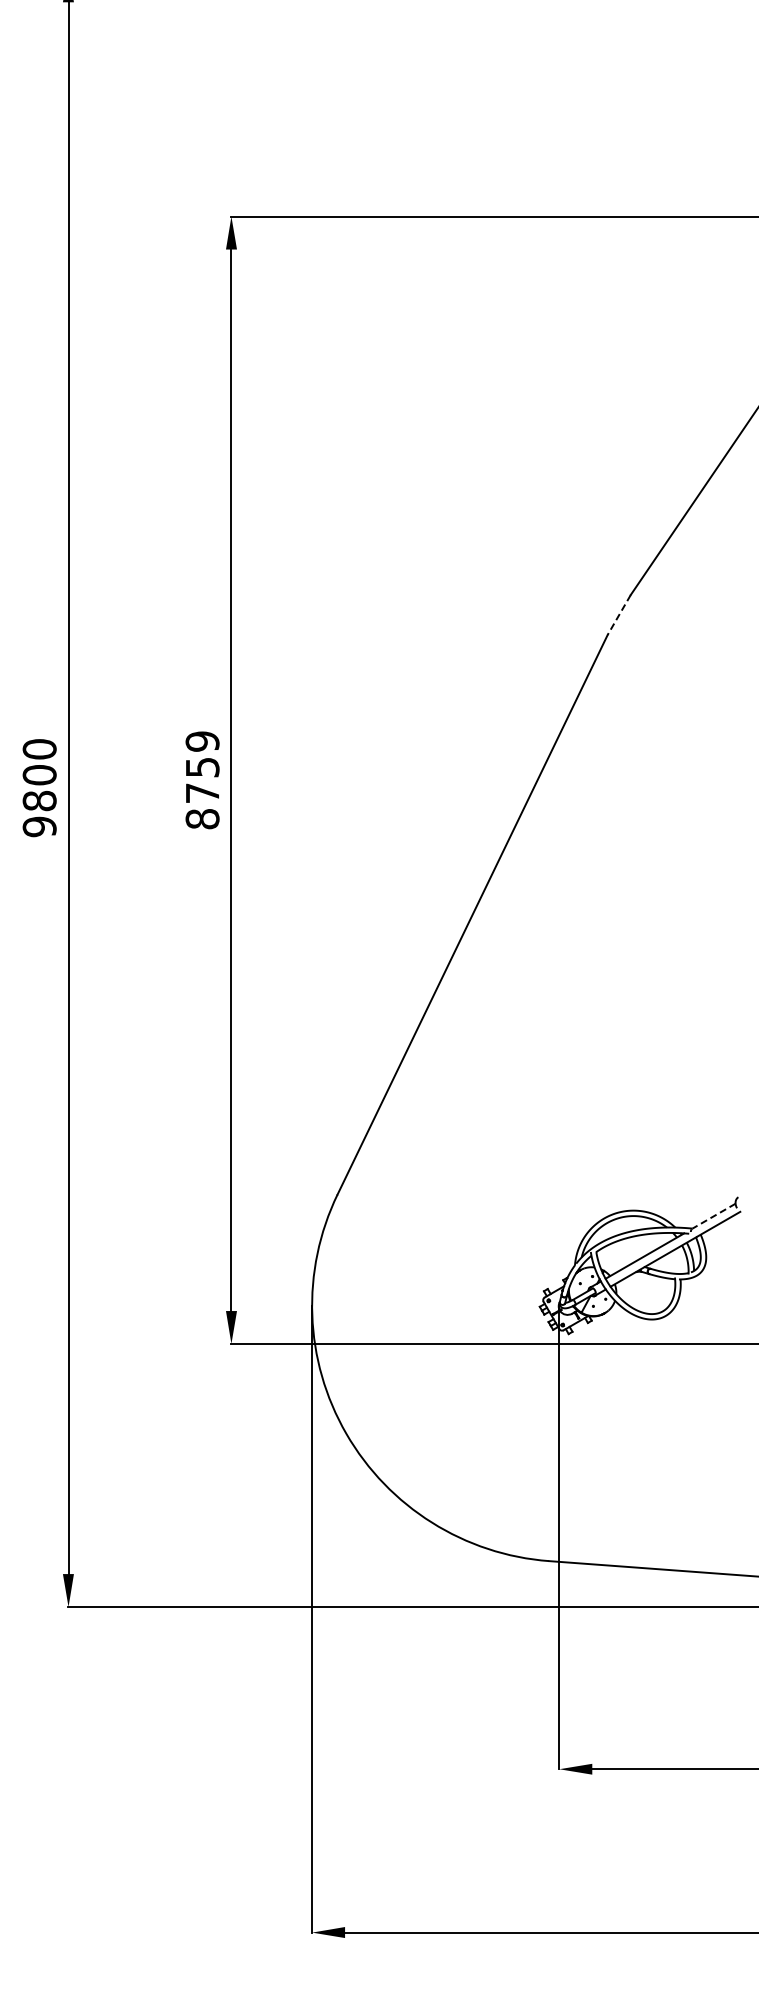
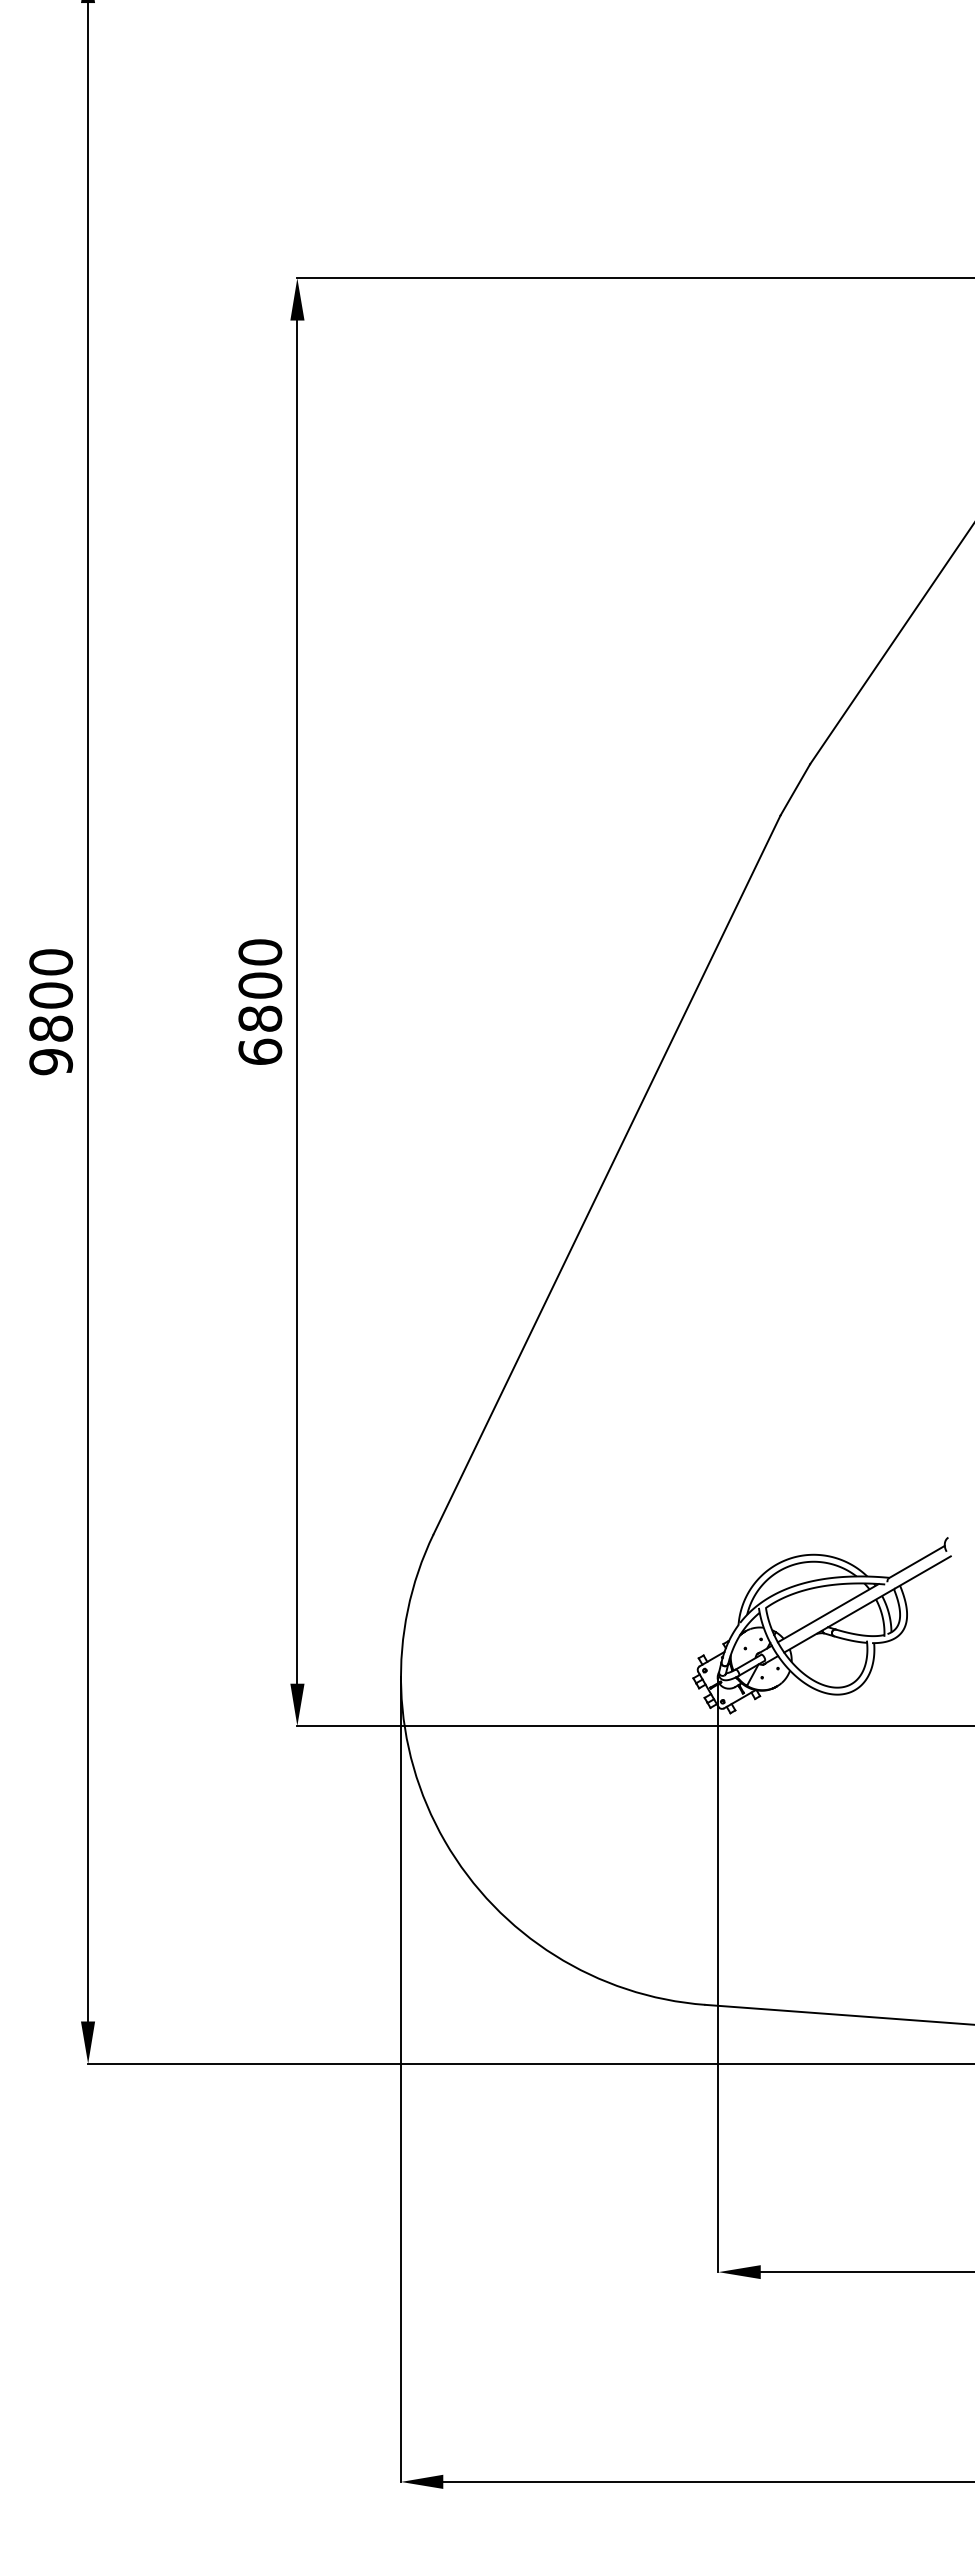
line: (618, 615) -> (794, 790), dashed -> solid
text: (202, 780) -> (260, 1002), 8759 -> 6800
line: (714, 1216) -> (917, 1562), dashed -> solid

